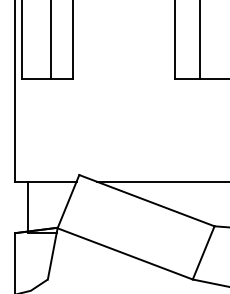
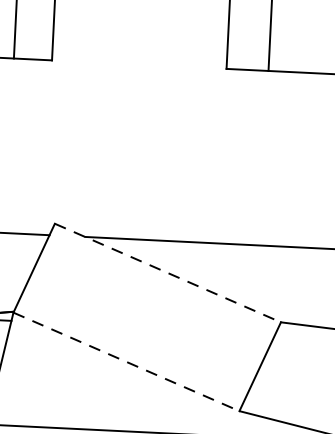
line: (147, 200) -> (168, 272), solid -> dashed
line: (125, 254) -> (126, 362), solid -> dashed

